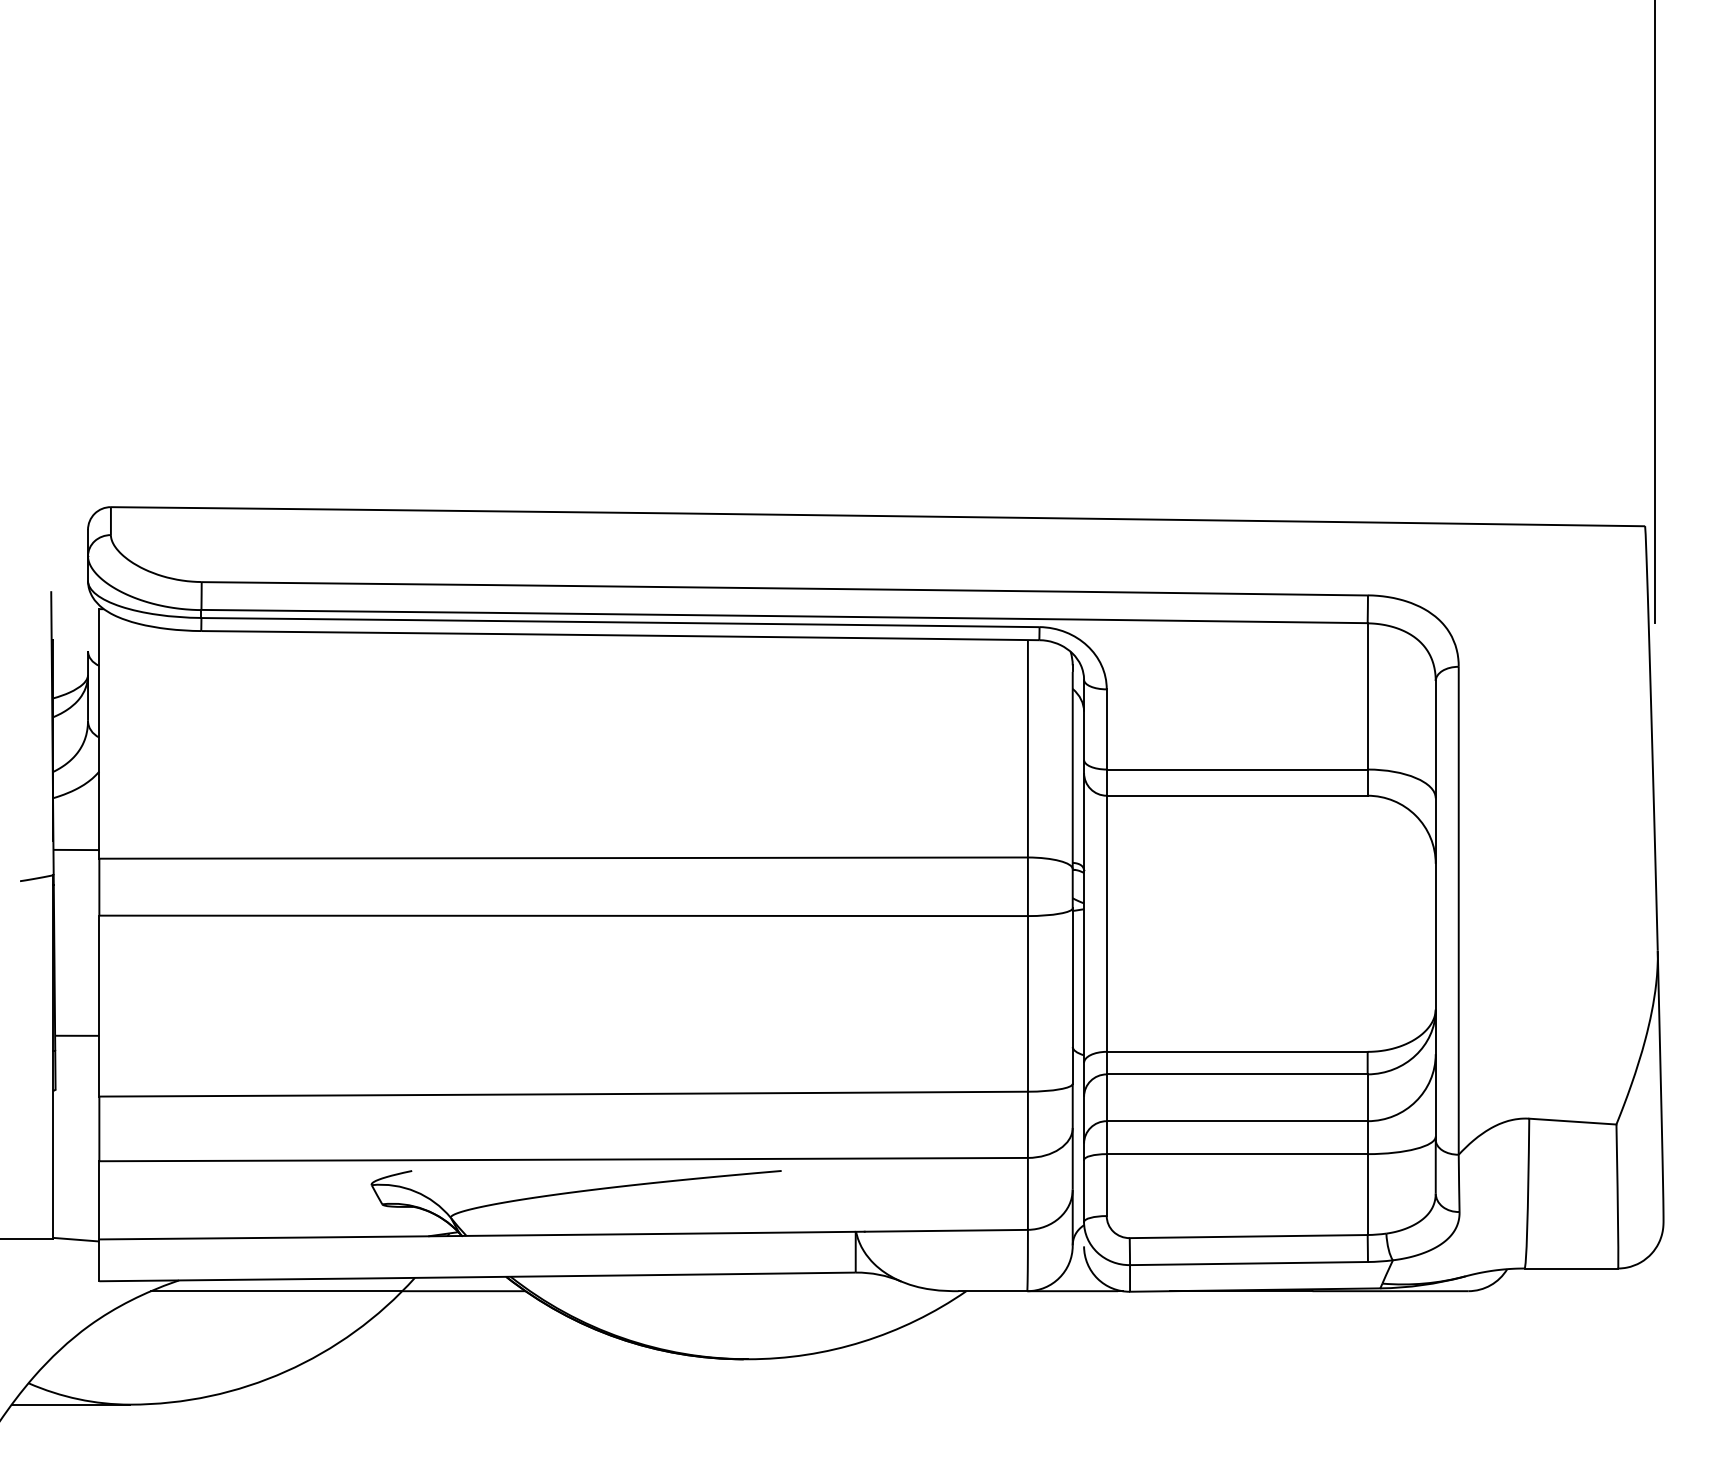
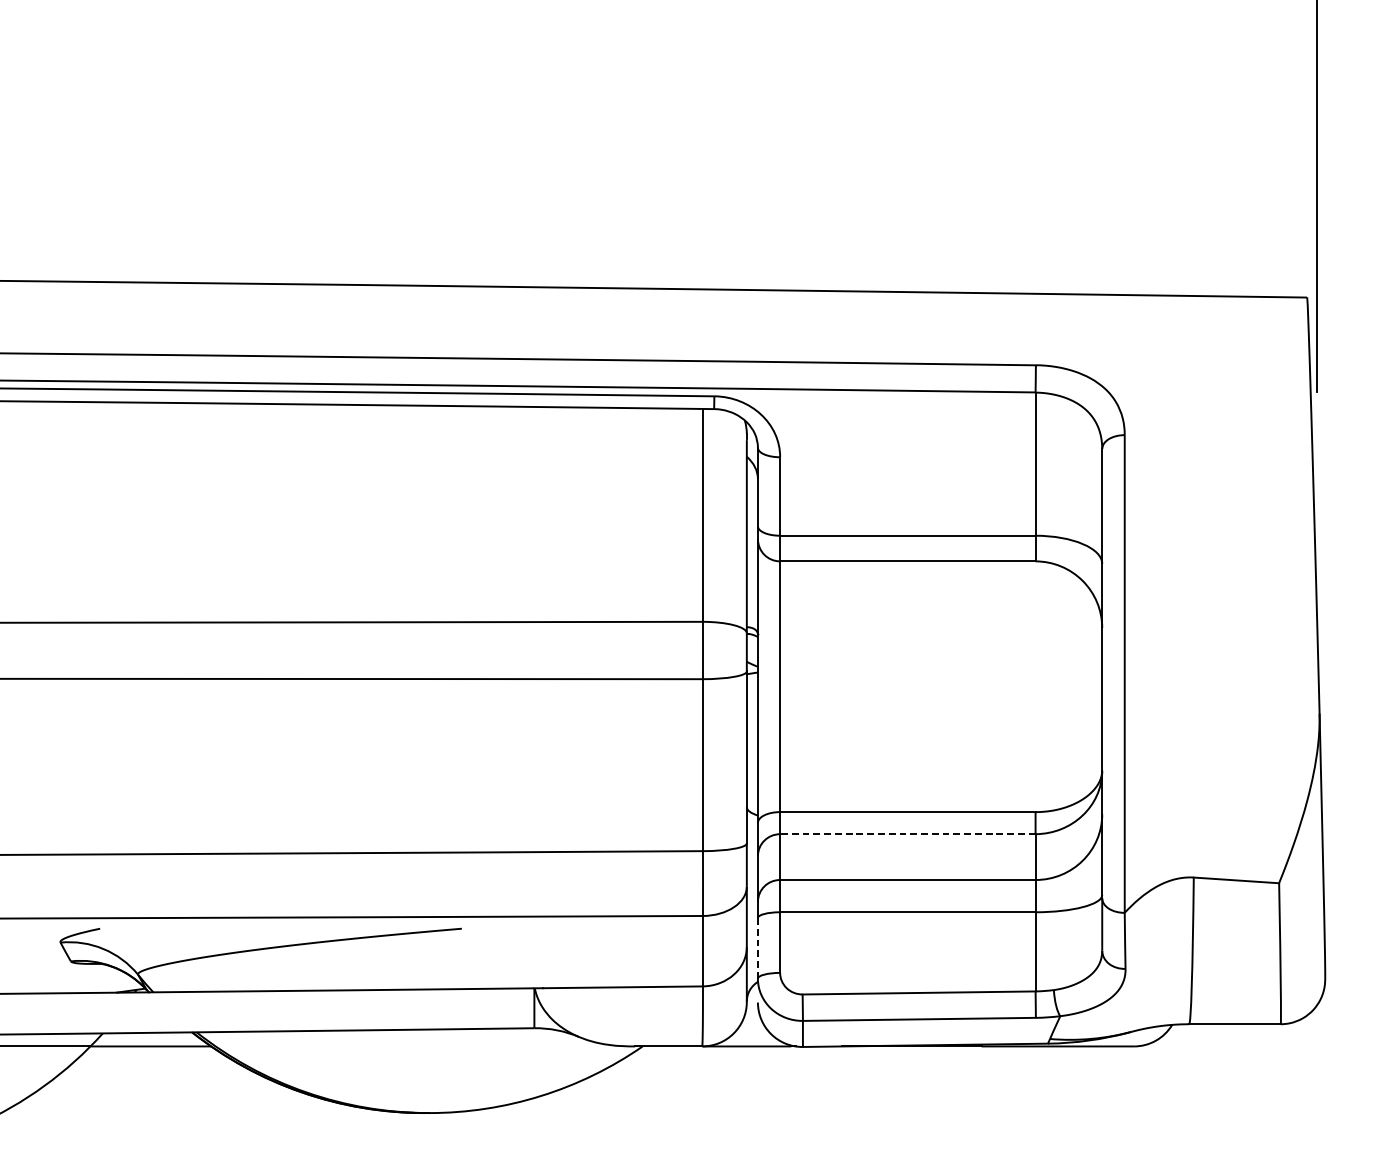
line: (1236, 1074) -> (907, 834), solid -> dashed
line: (1084, 1190) -> (758, 947), solid -> dashed

